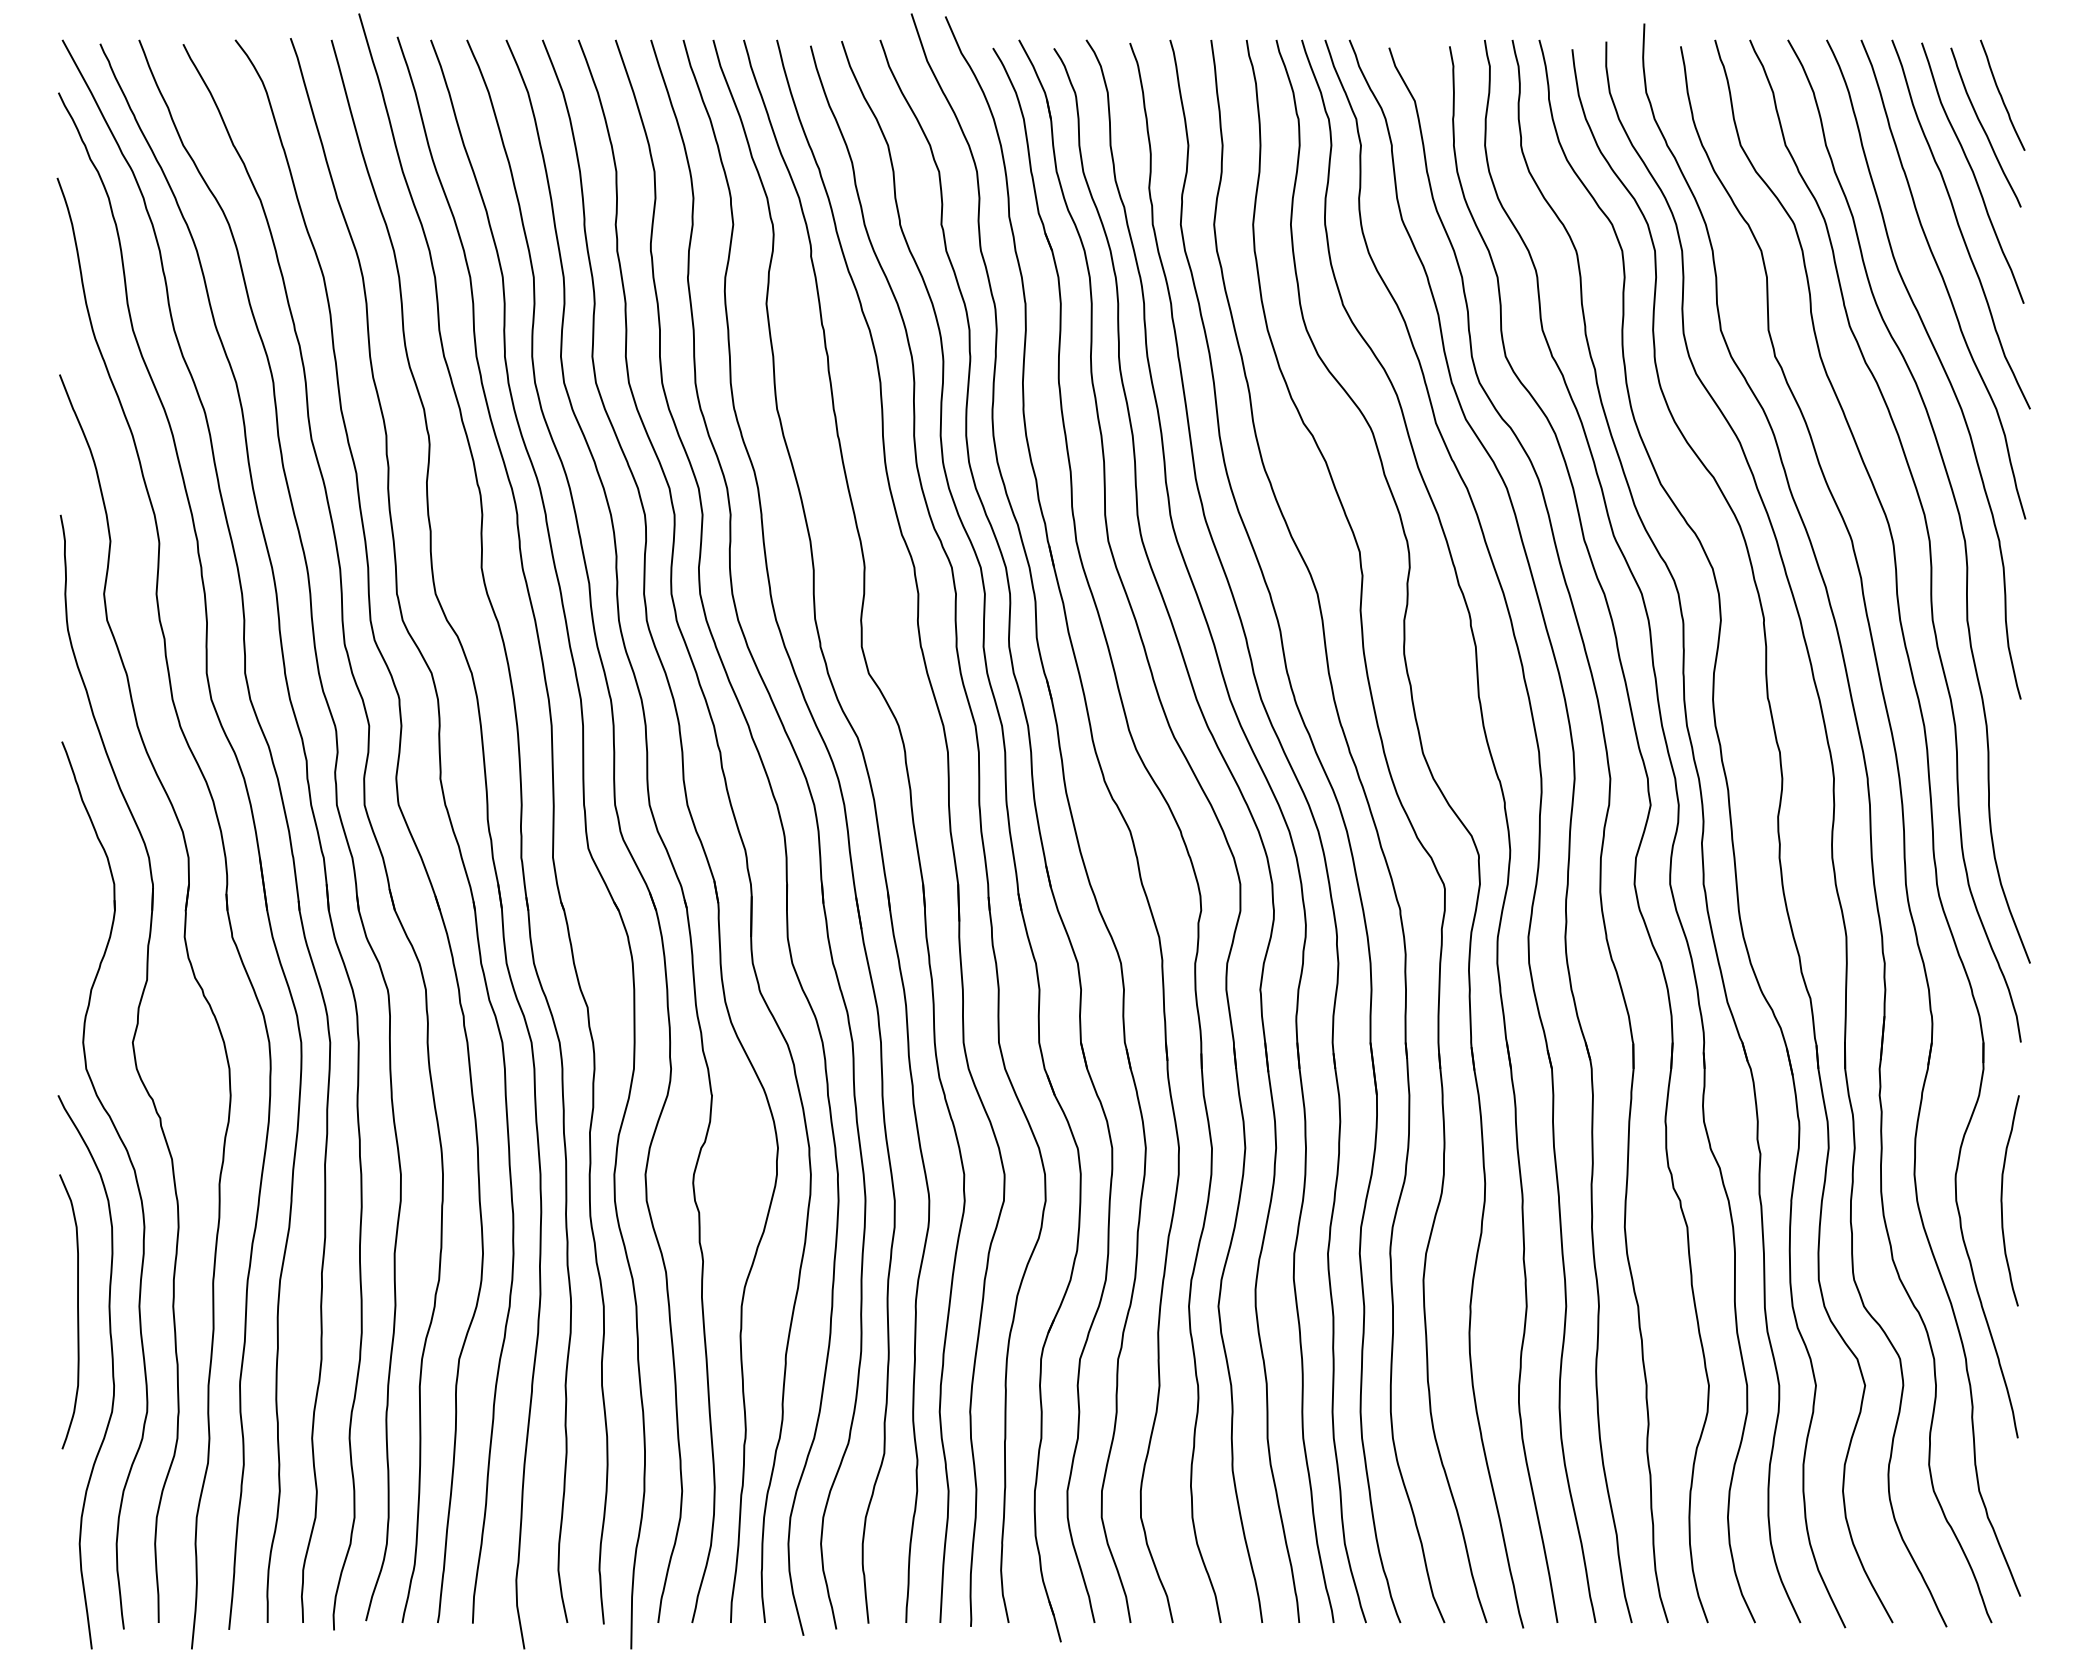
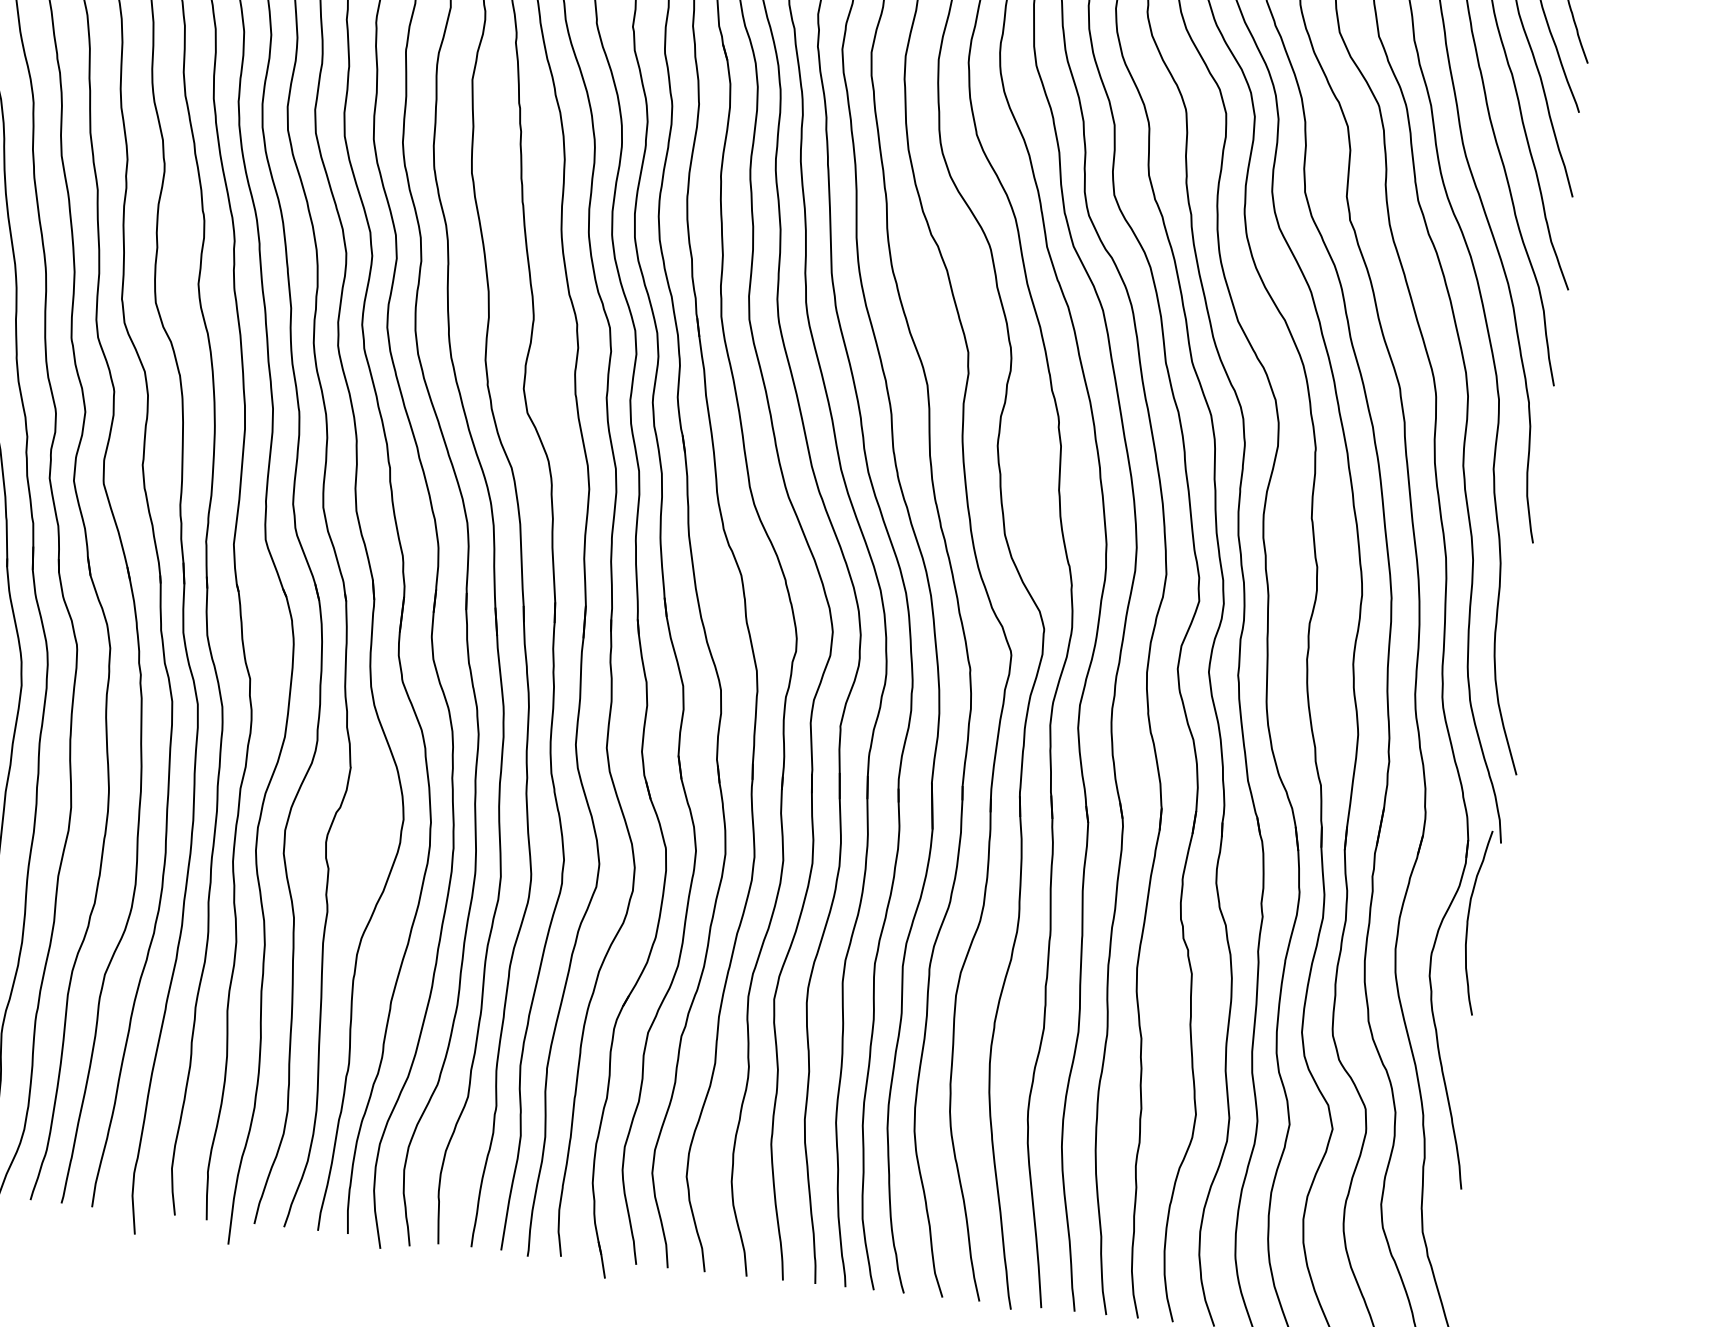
curve: (2002, 1200) -> (1468, 921), moved

